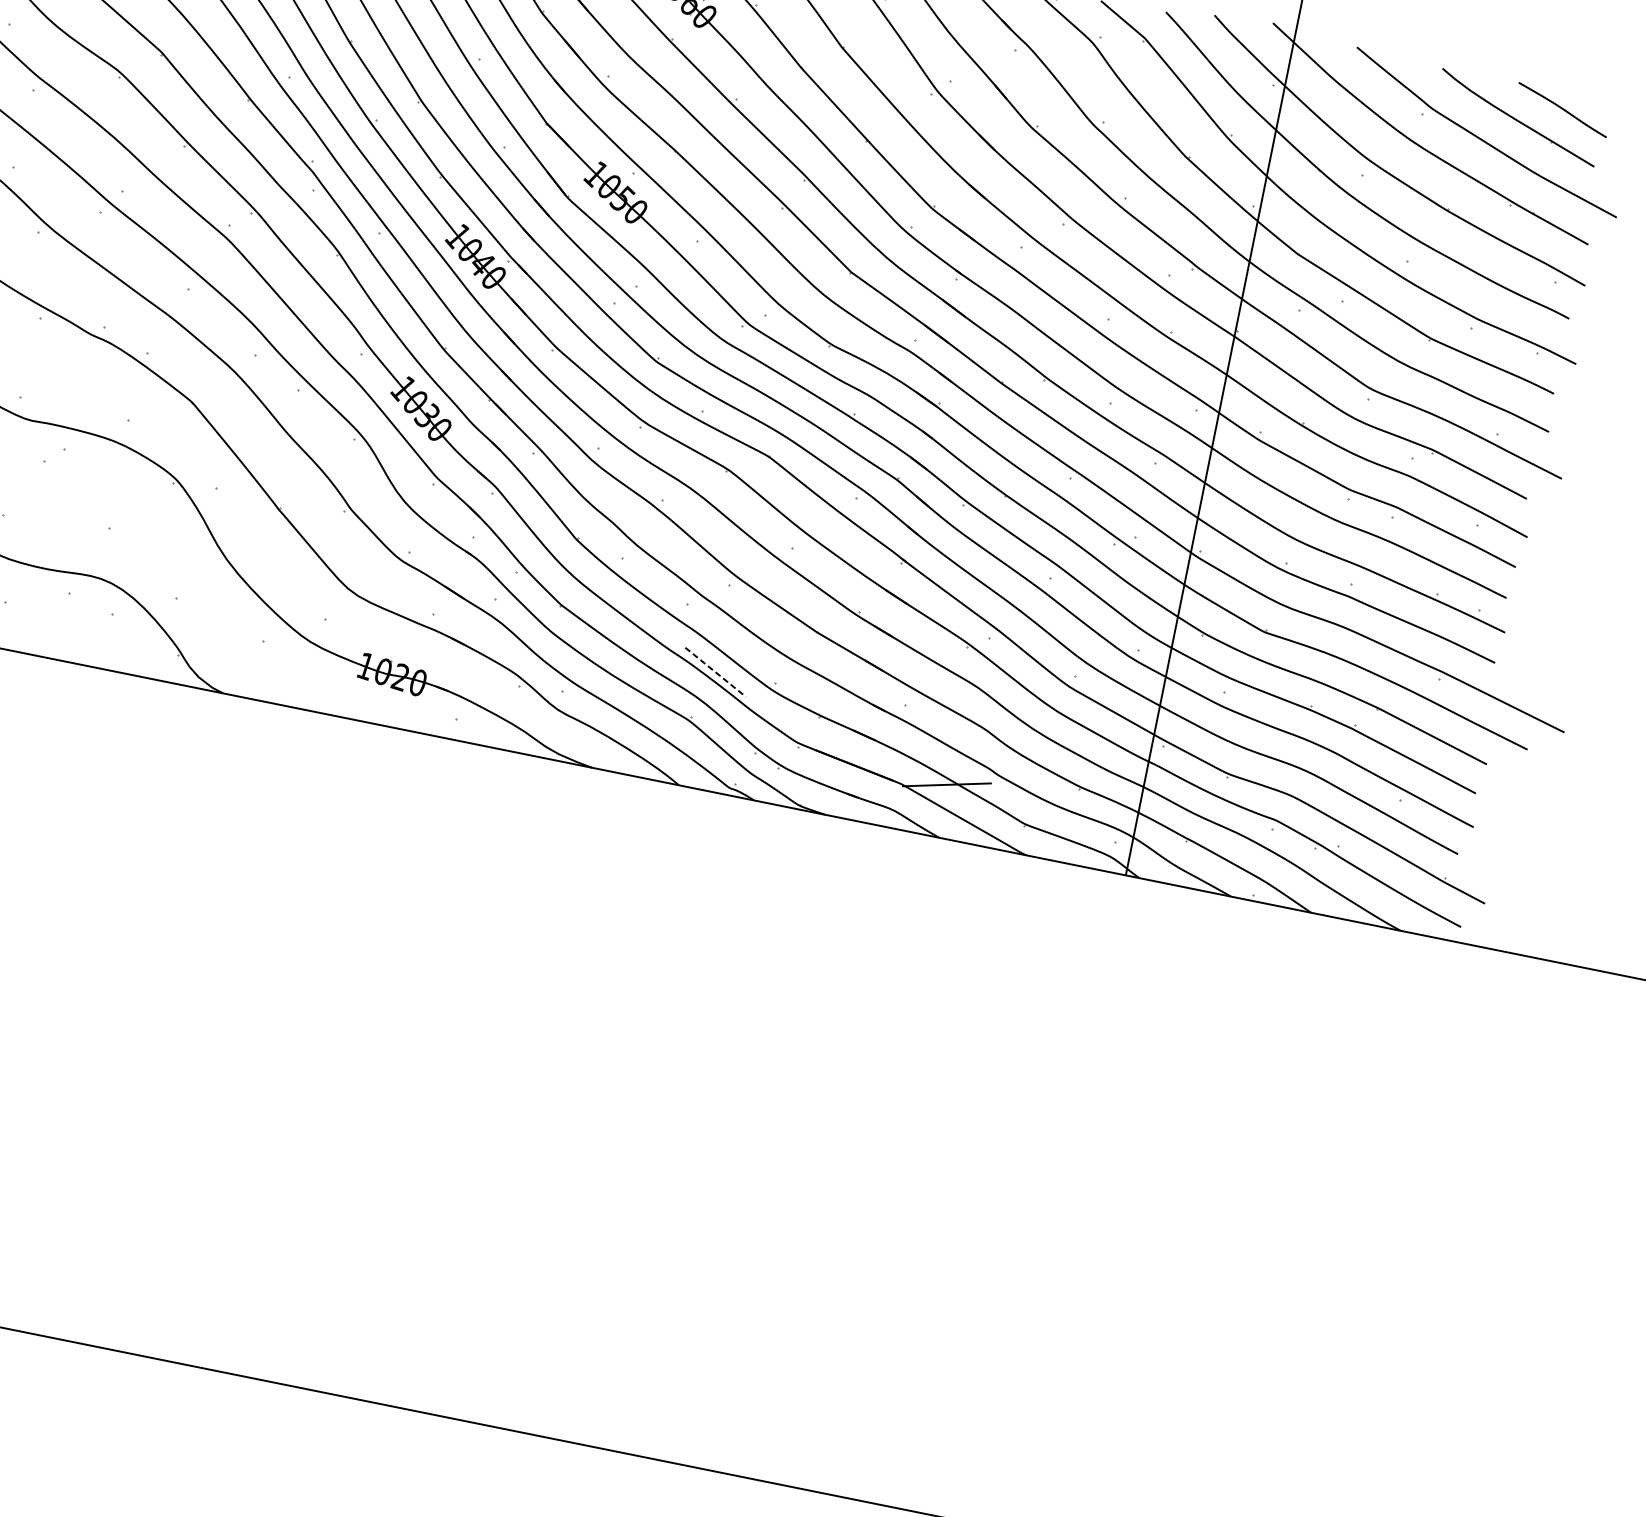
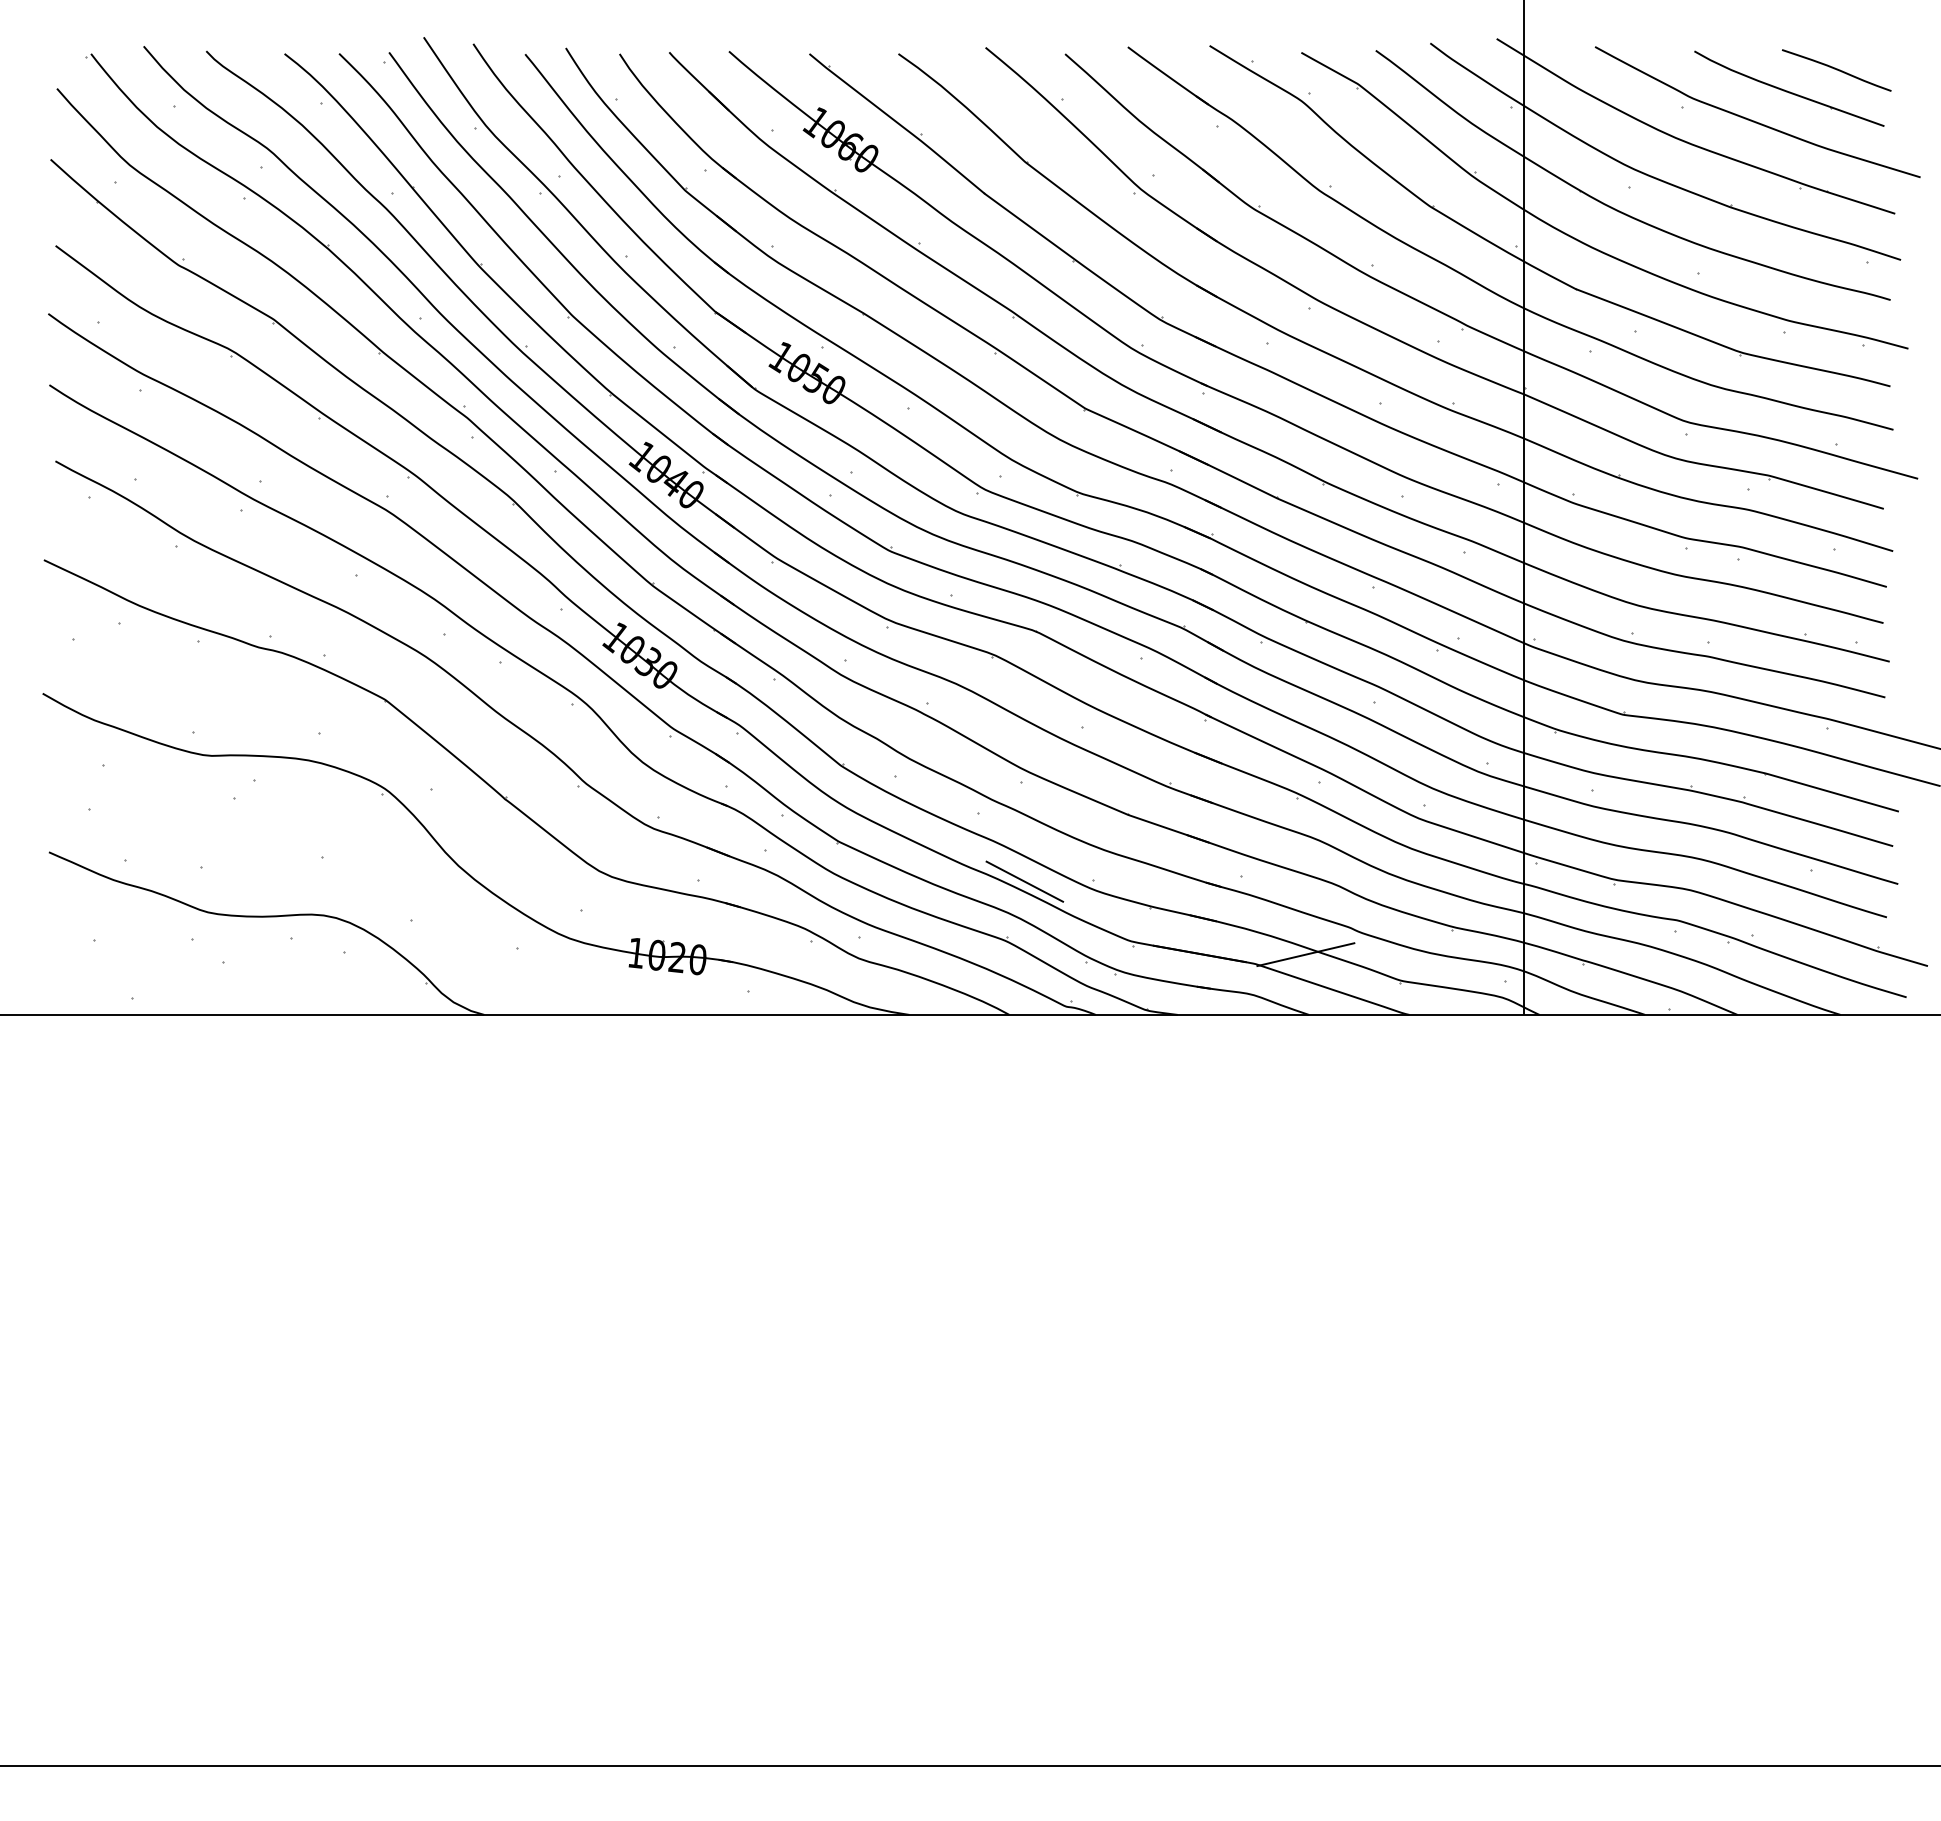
line: (716, 672) -> (1025, 881), dashed -> solid

